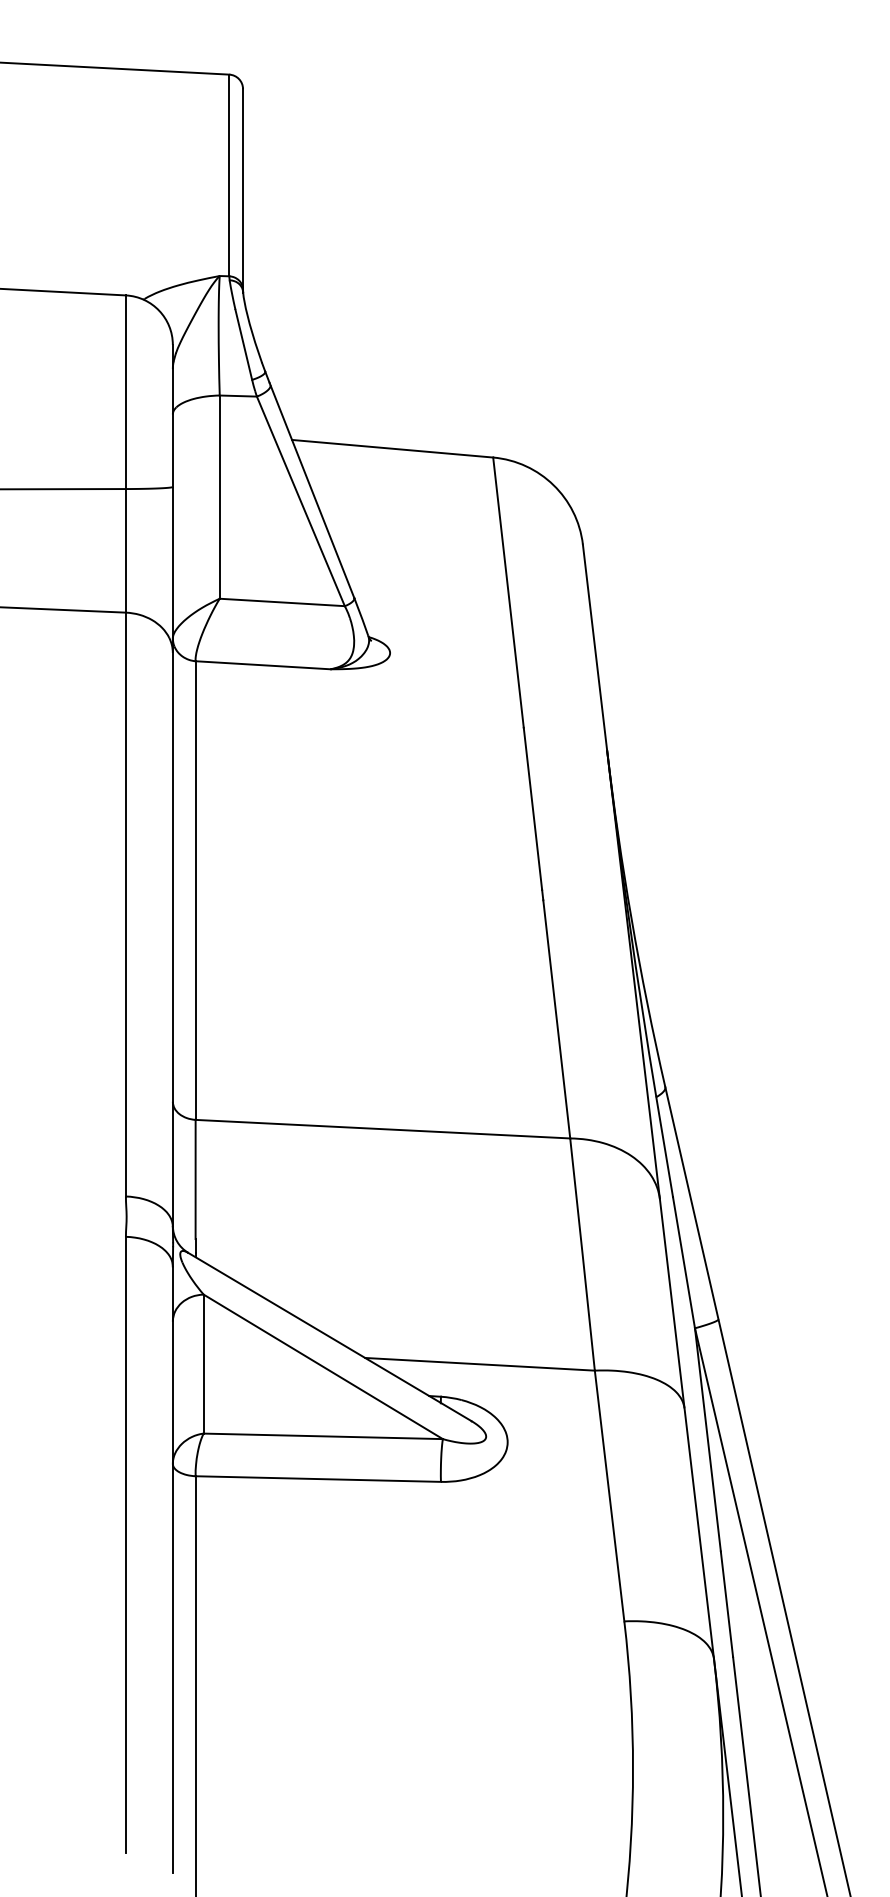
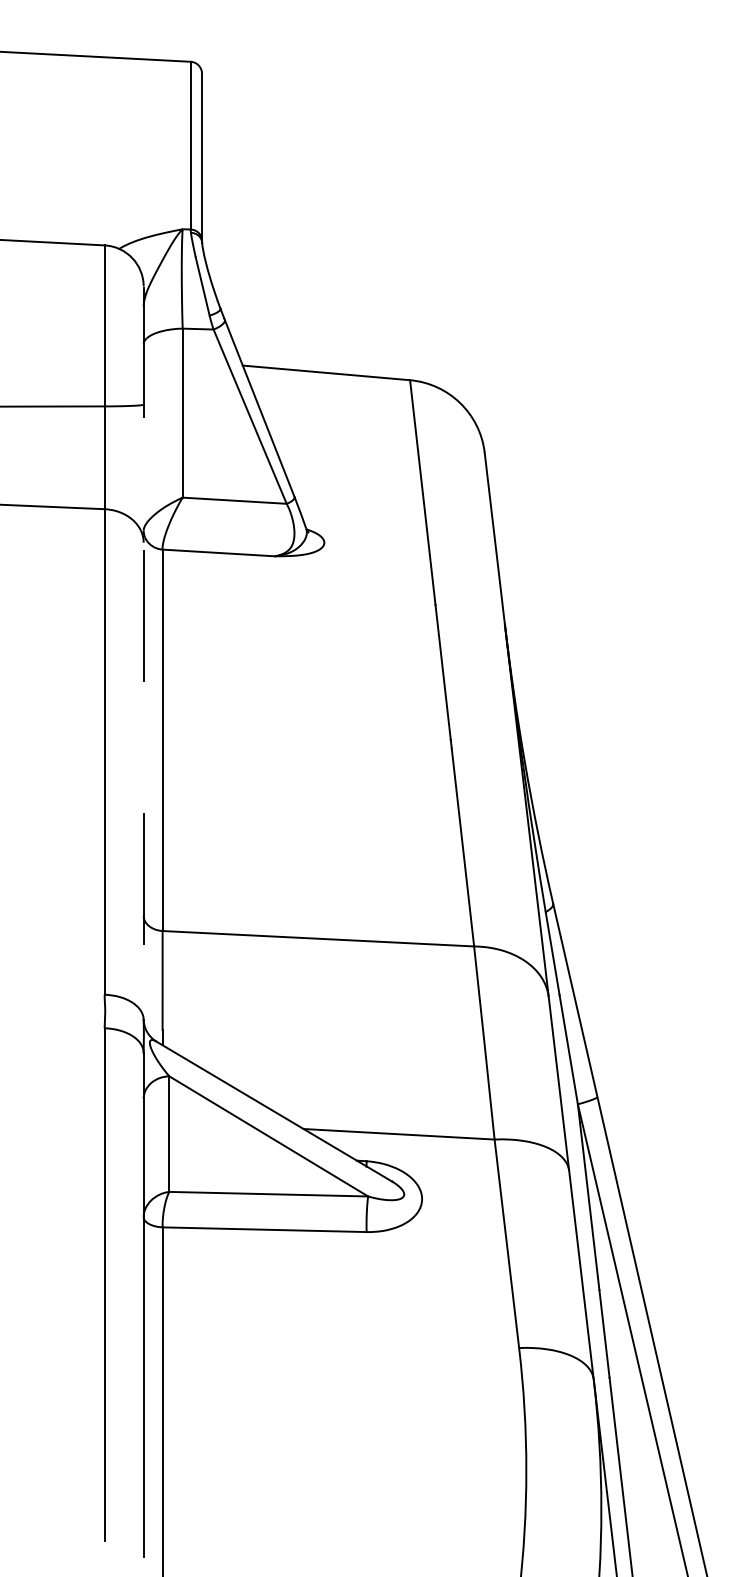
line: (172, 786) -> (143, 653), solid -> dashed

